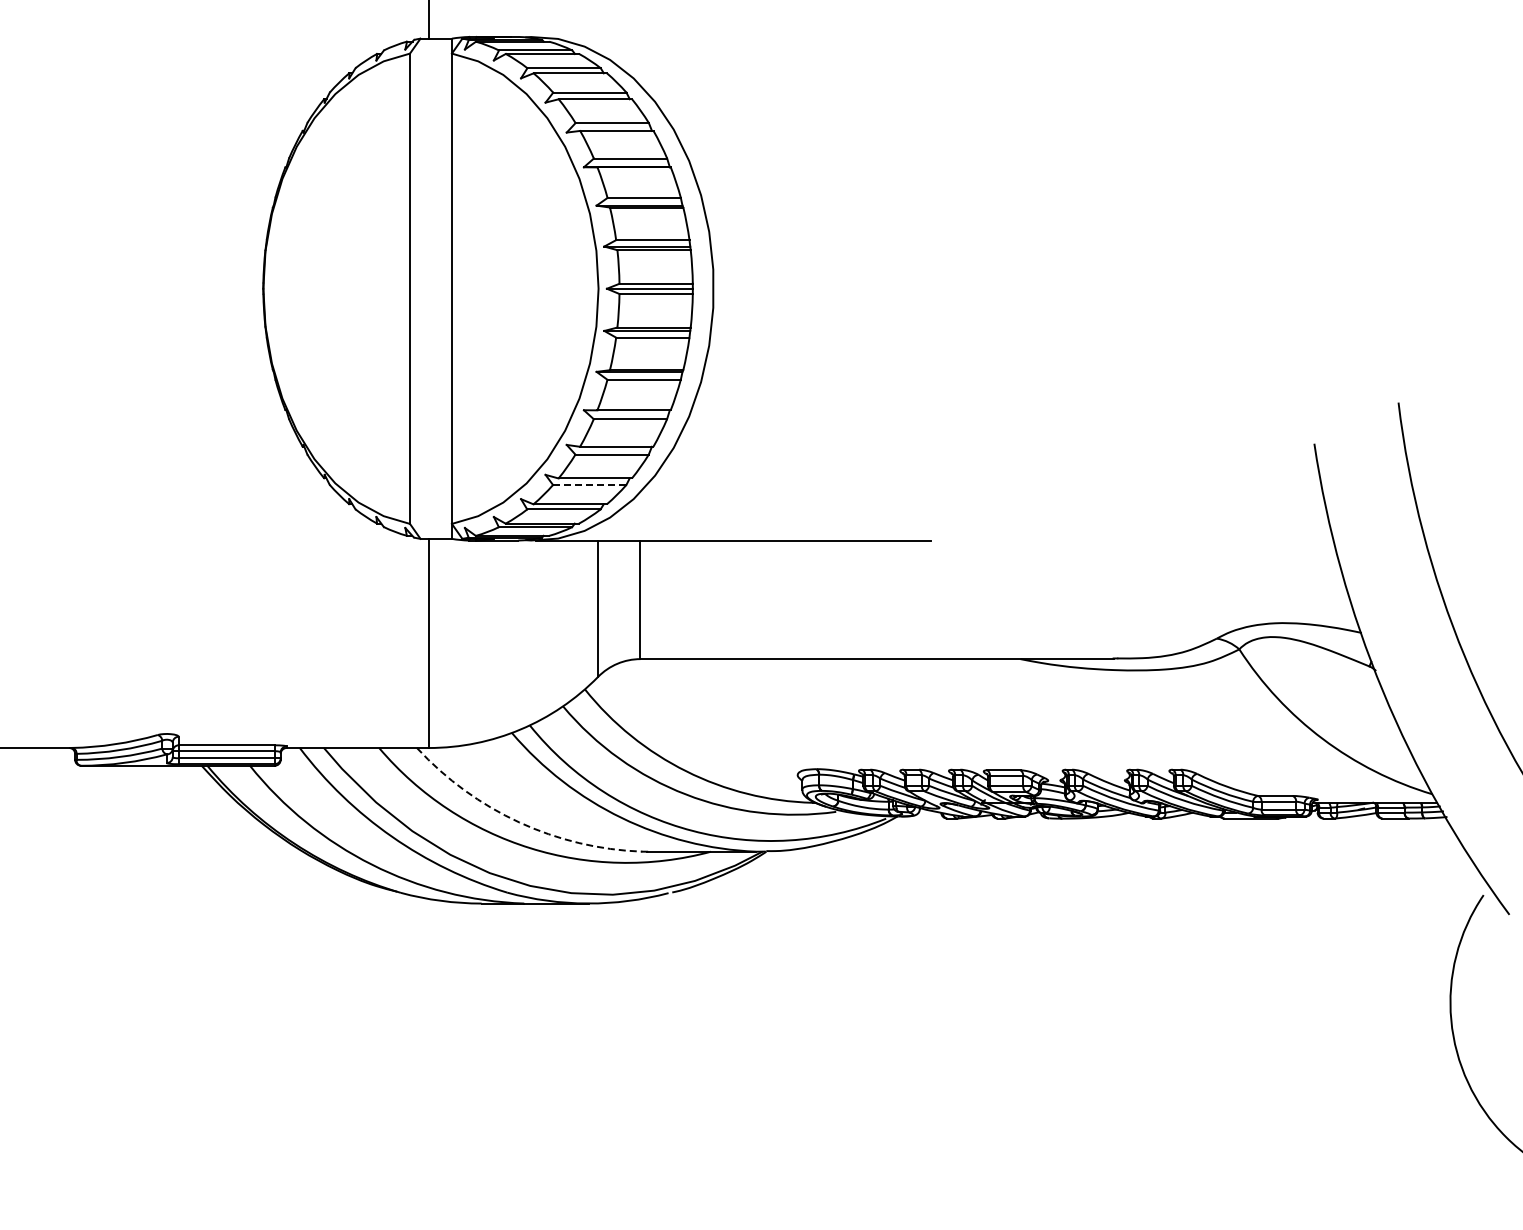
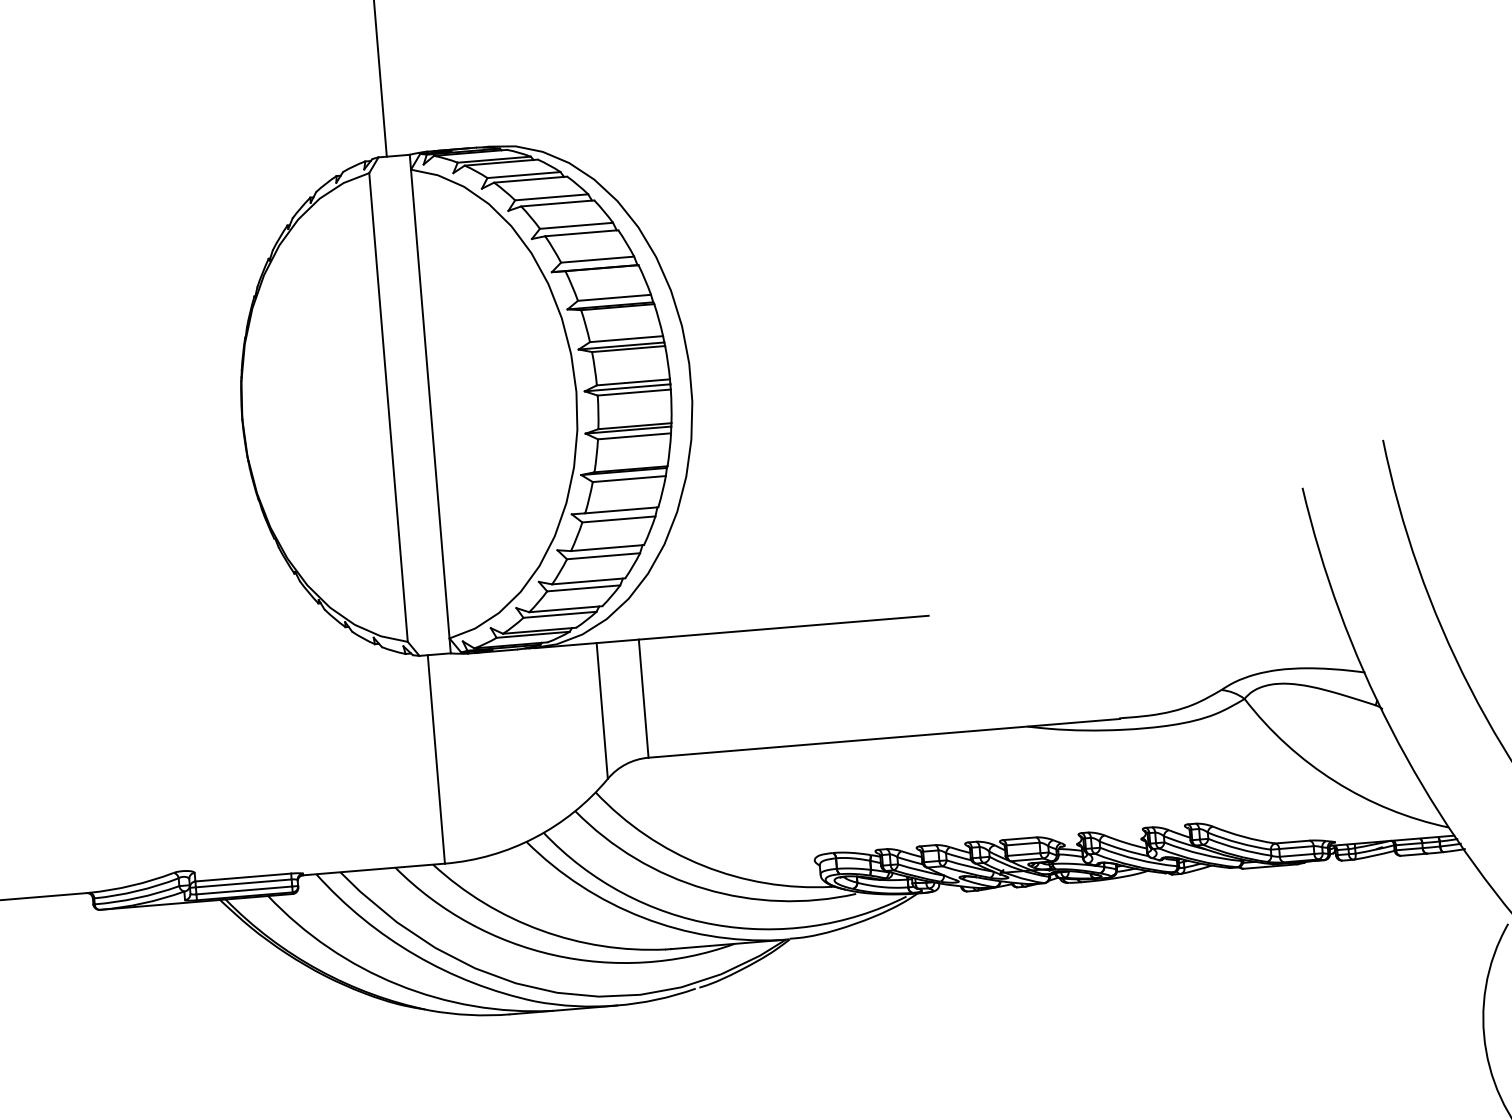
line: (589, 485) -> (583, 588), dashed -> solid
arc: (519, 822) -> (541, 930), dashed -> solid

